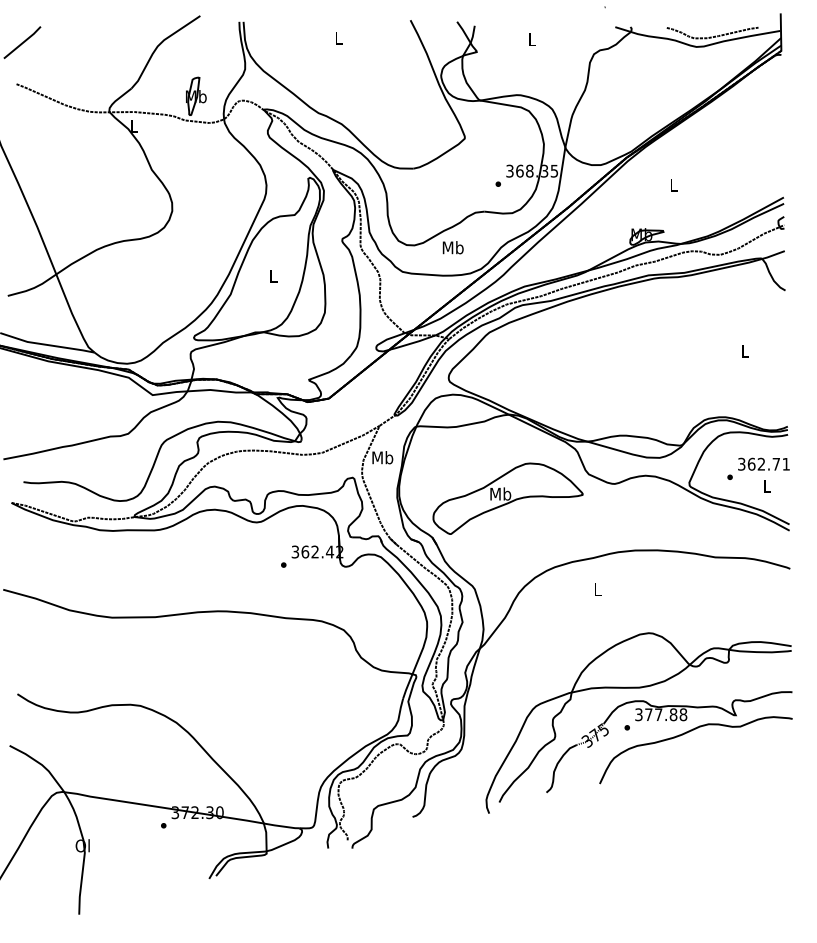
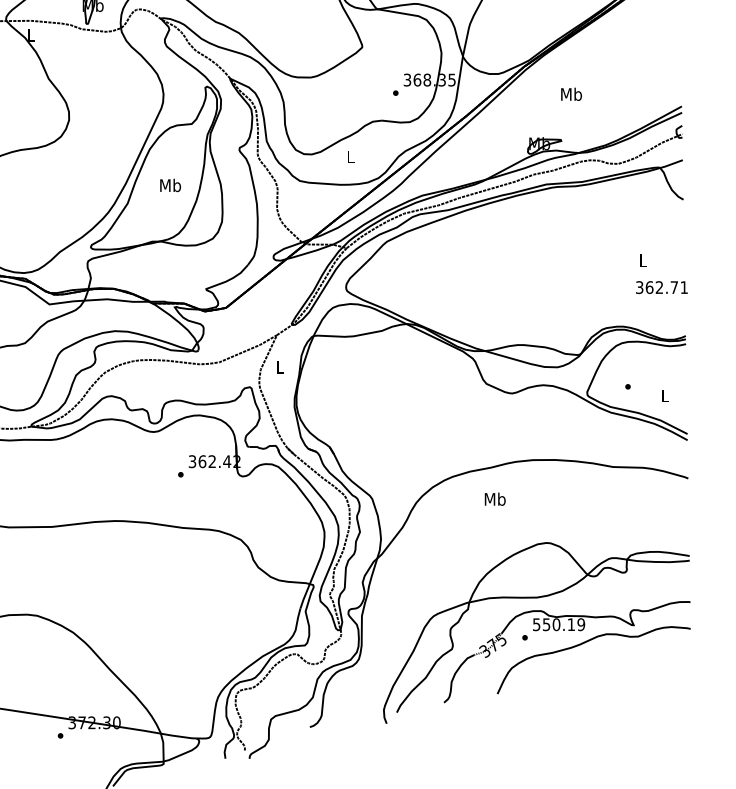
text: (673, 184) -> (571, 93), L -> Mb
text: (452, 247) -> (349, 156), Mb -> L
text: (273, 275) -> (170, 184), L -> Mb
text: (382, 457) -> (279, 366), Mb -> L
text: (763, 463) -> (661, 286), moved
part: (507, 498) -> (405, 408), removed
text: (597, 589) -> (495, 499), L -> Mb
text: (661, 714) -> (559, 624), 377.88 -> 550.19

